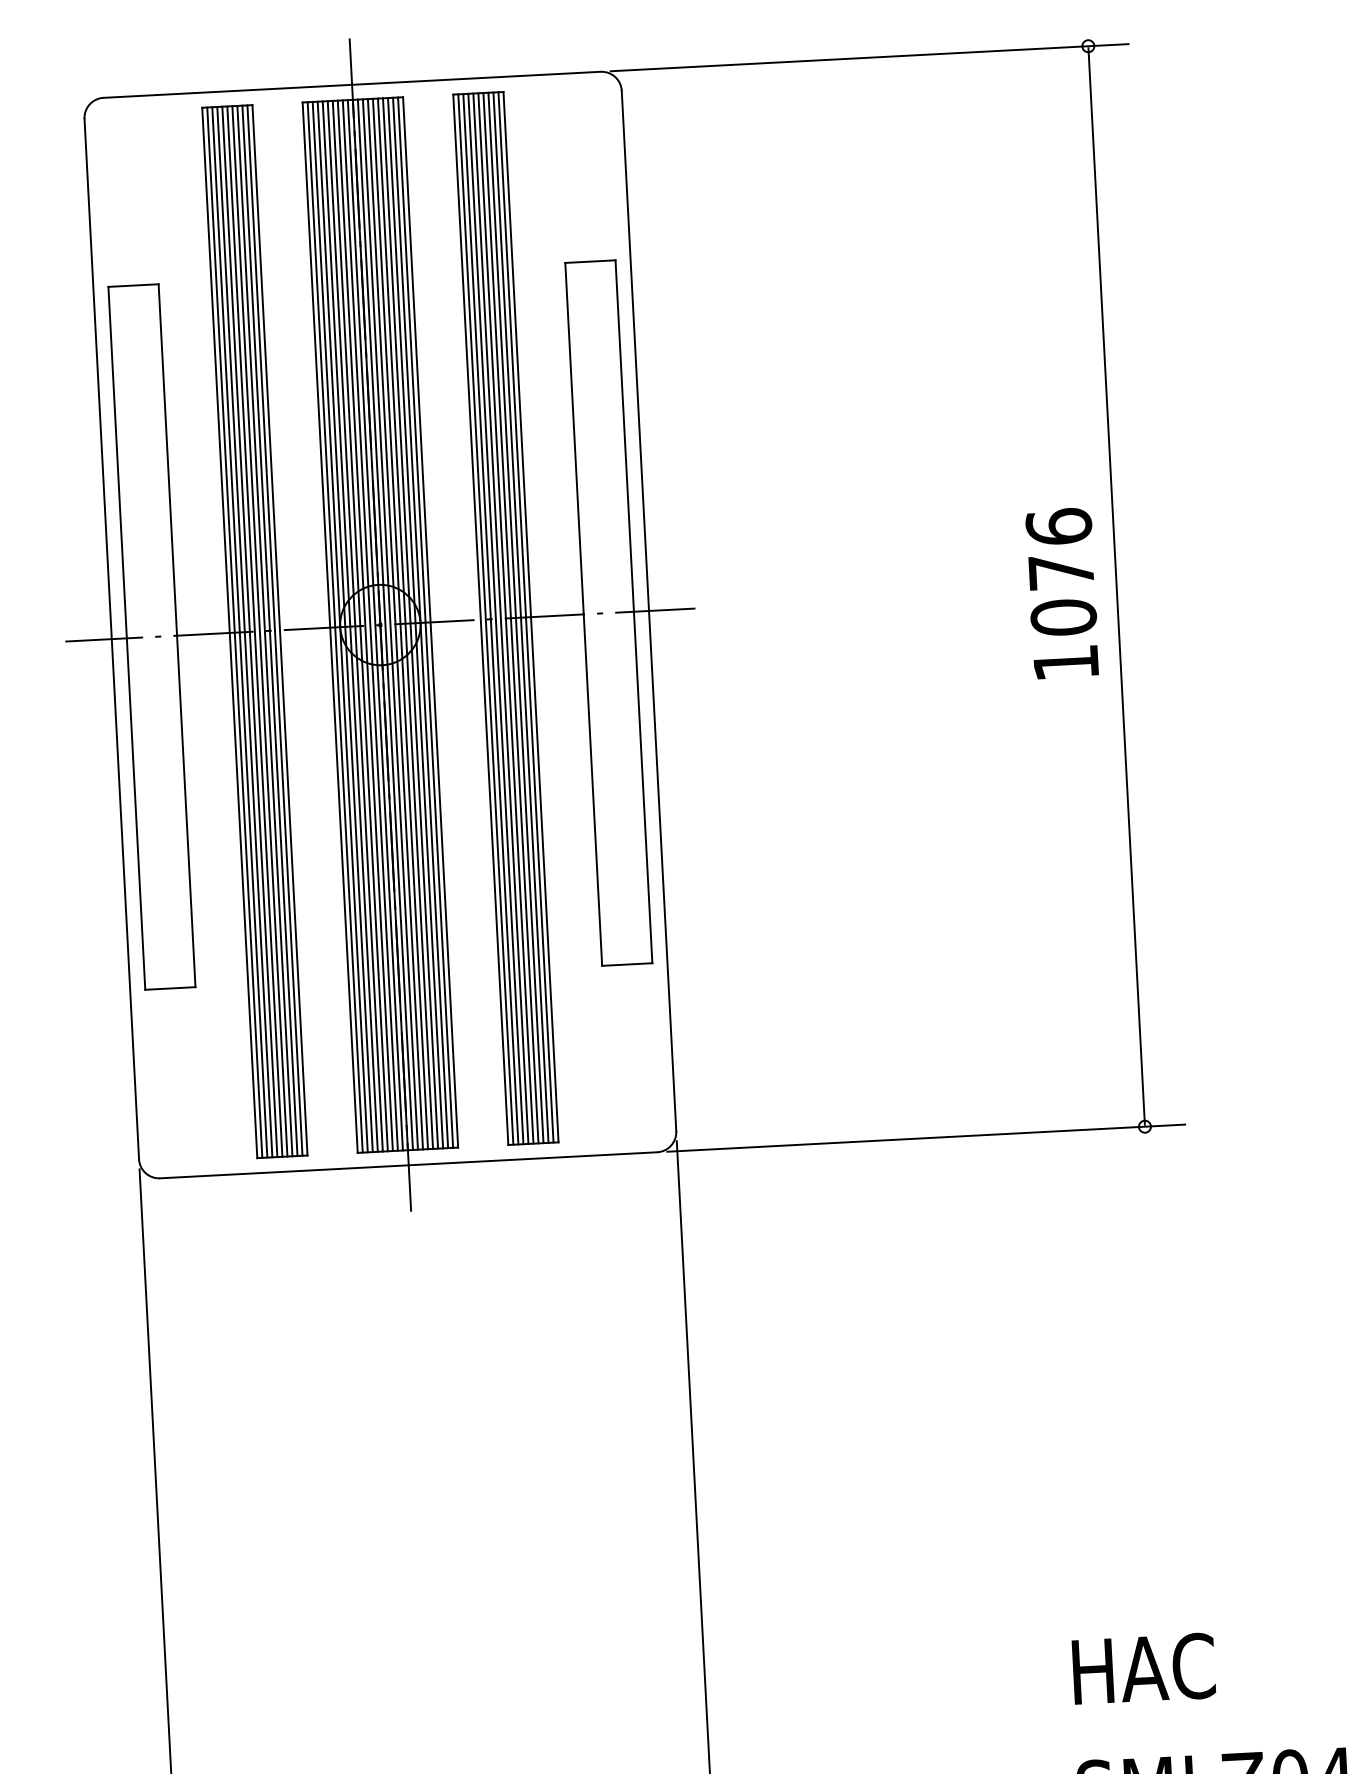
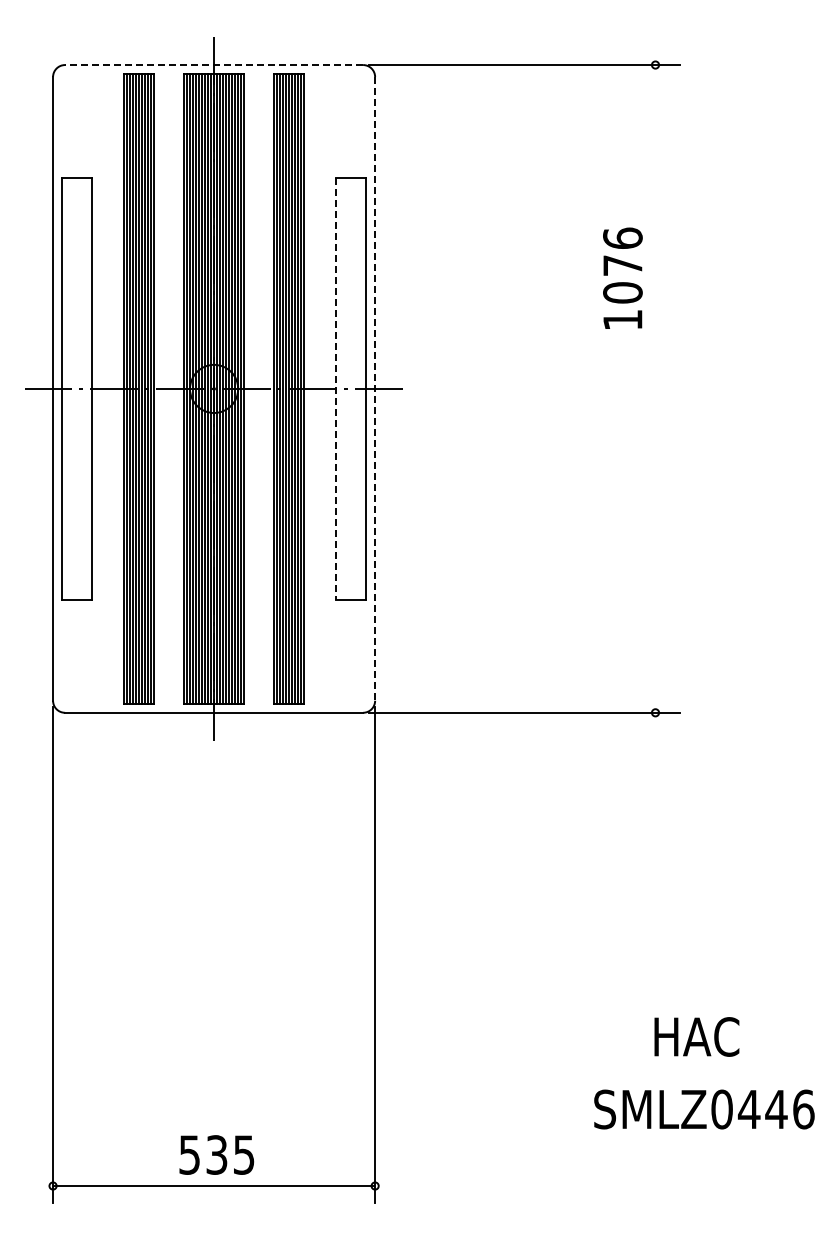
line: (352, 85) -> (214, 65), solid -> dashed
line: (1116, 585) -> (655, 388), removed
text: (1061, 591) -> (622, 277), moved
line: (649, 610) -> (375, 388), solid -> dashed
line: (584, 613) -> (336, 388), solid -> dashed
text: (1143, 1668) -> (696, 1036), moved

